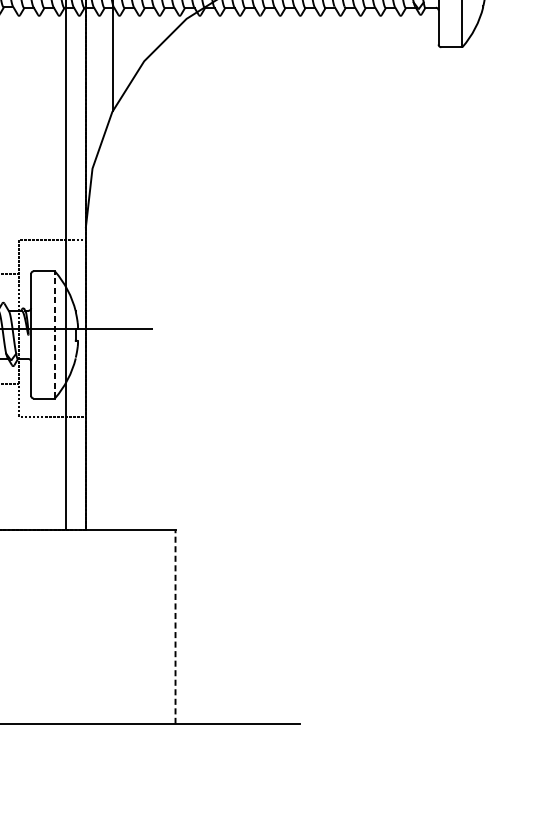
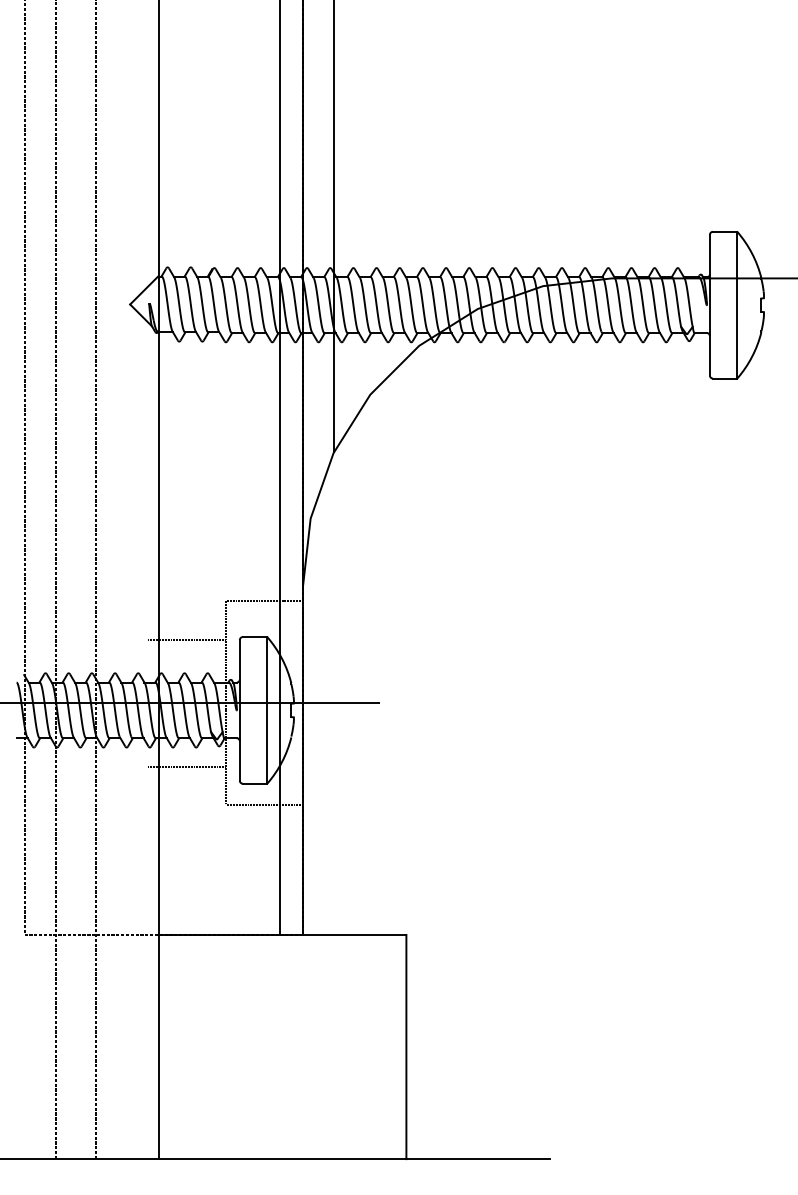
line: (55, 334) -> (267, 709), dashed -> solid
line: (175, 626) -> (406, 1046), dashed -> solid

